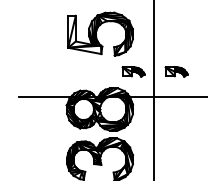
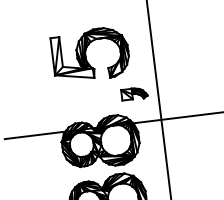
part: (176, 71) -> (184, 87), removed

